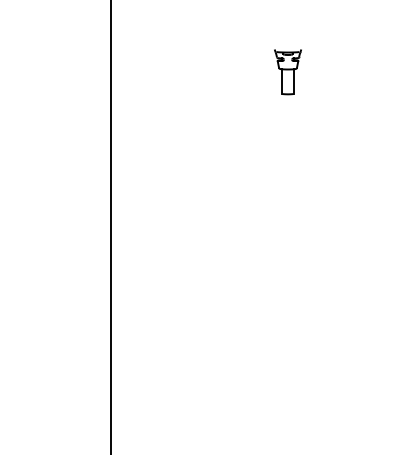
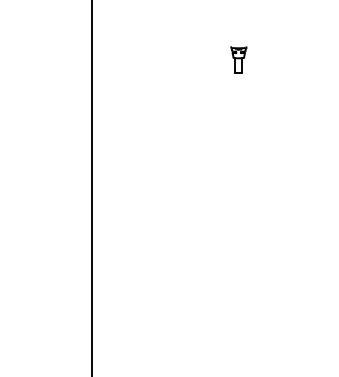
part: (288, 72) -> (239, 60), size x0.71

